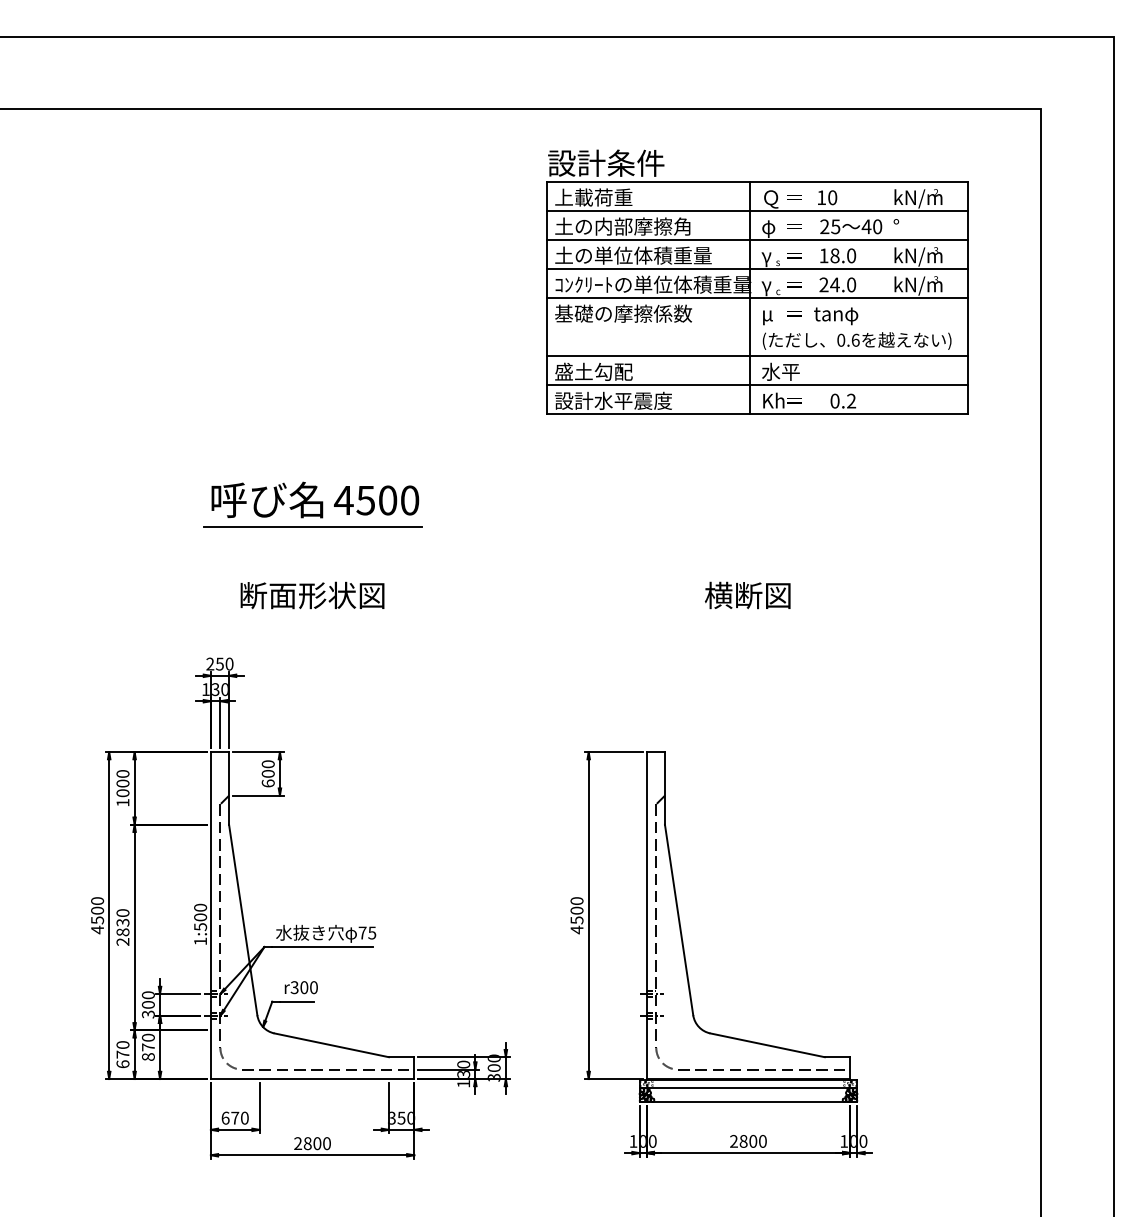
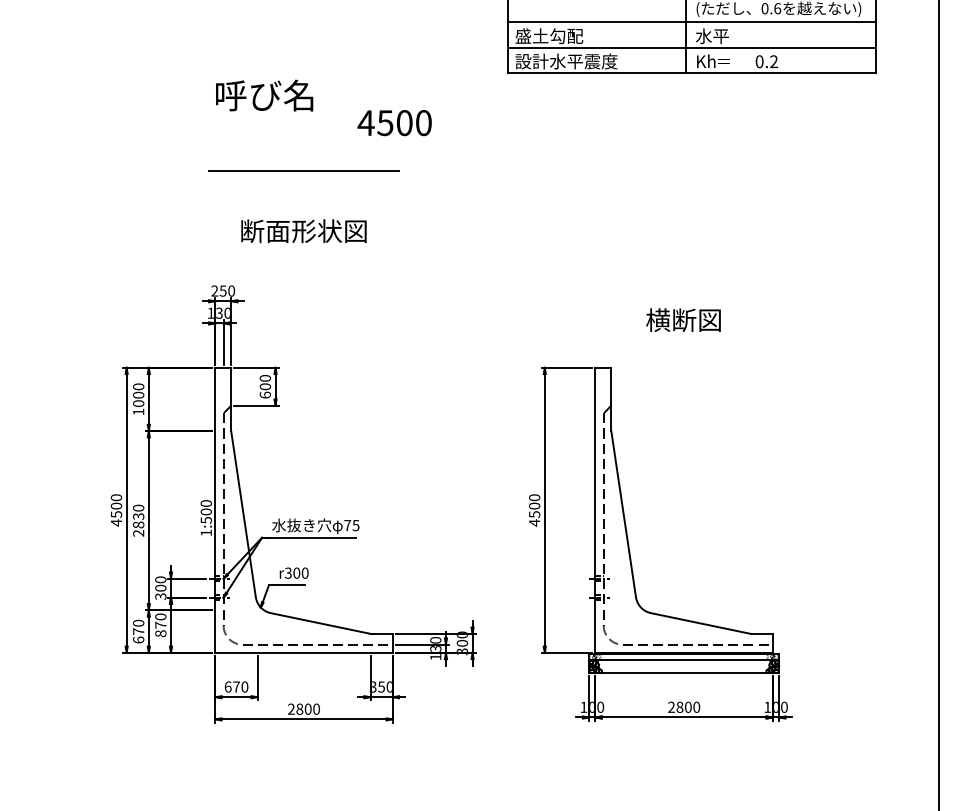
text: (267, 499) -> (264, 95), moved
text: (376, 500) -> (394, 123), moved
text: (747, 595) -> (683, 320), moved

